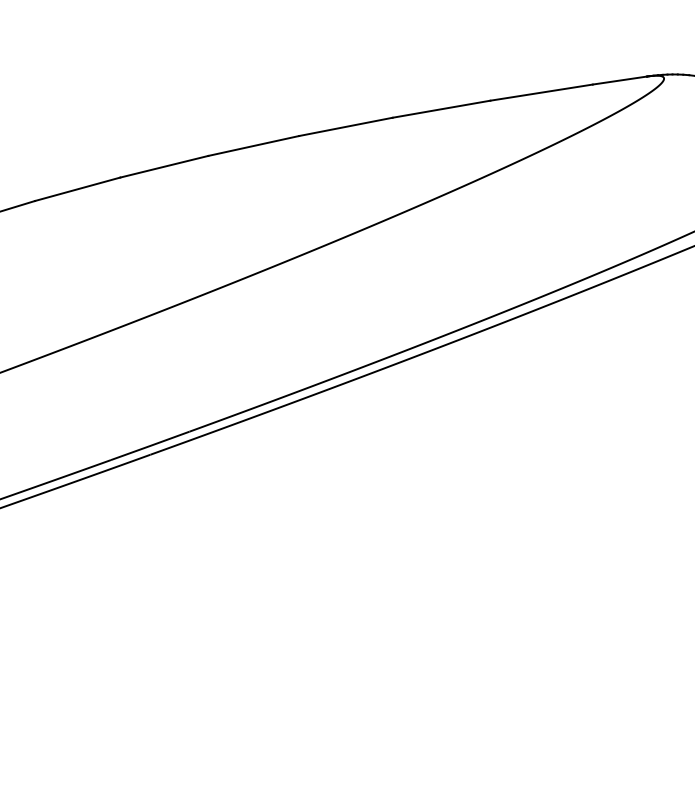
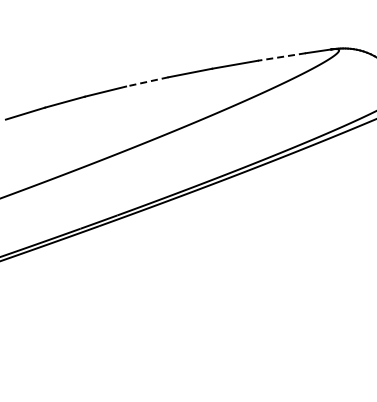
line: (540, 93) -> (281, 57), solid -> dashed
line: (254, 145) -> (147, 81), solid -> dashed

